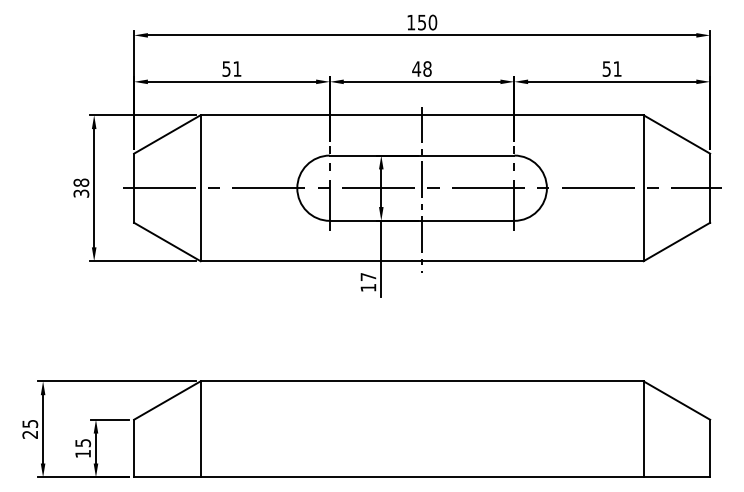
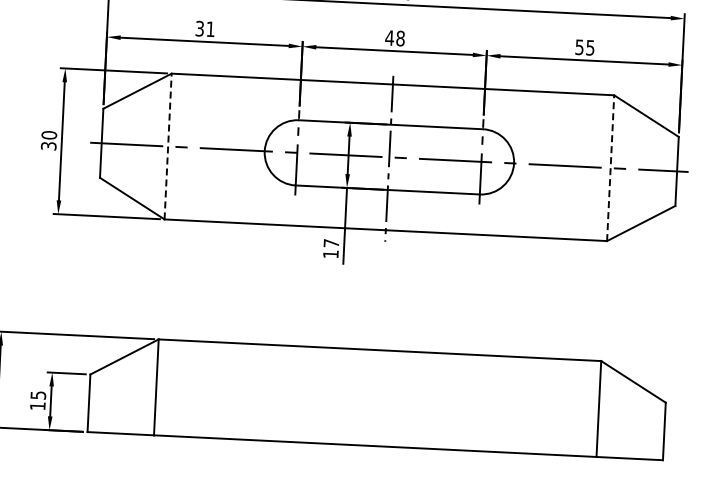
text: (226, 68) -> (199, 28), 51 -> 31
text: (617, 68) -> (590, 47), 51 -> 55
text: (80, 182) -> (48, 134), 38 -> 30
line: (200, 188) -> (168, 146), solid -> dashed
line: (643, 188) -> (610, 168), solid -> dashed

